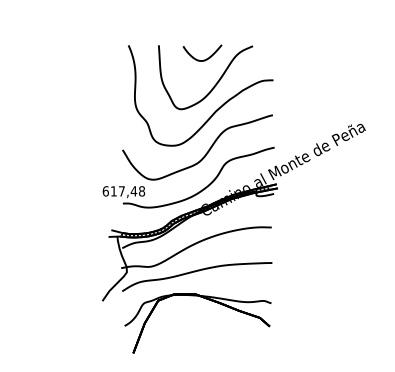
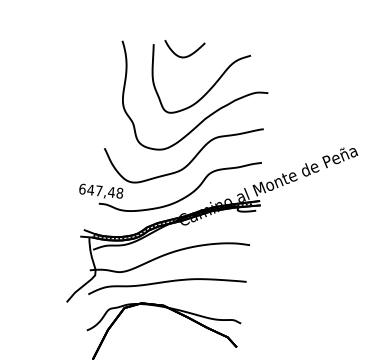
curve: (203, 59) -> (184, 56), moved
text: (113, 191) -> (90, 190), 617,48 -> 647,48

